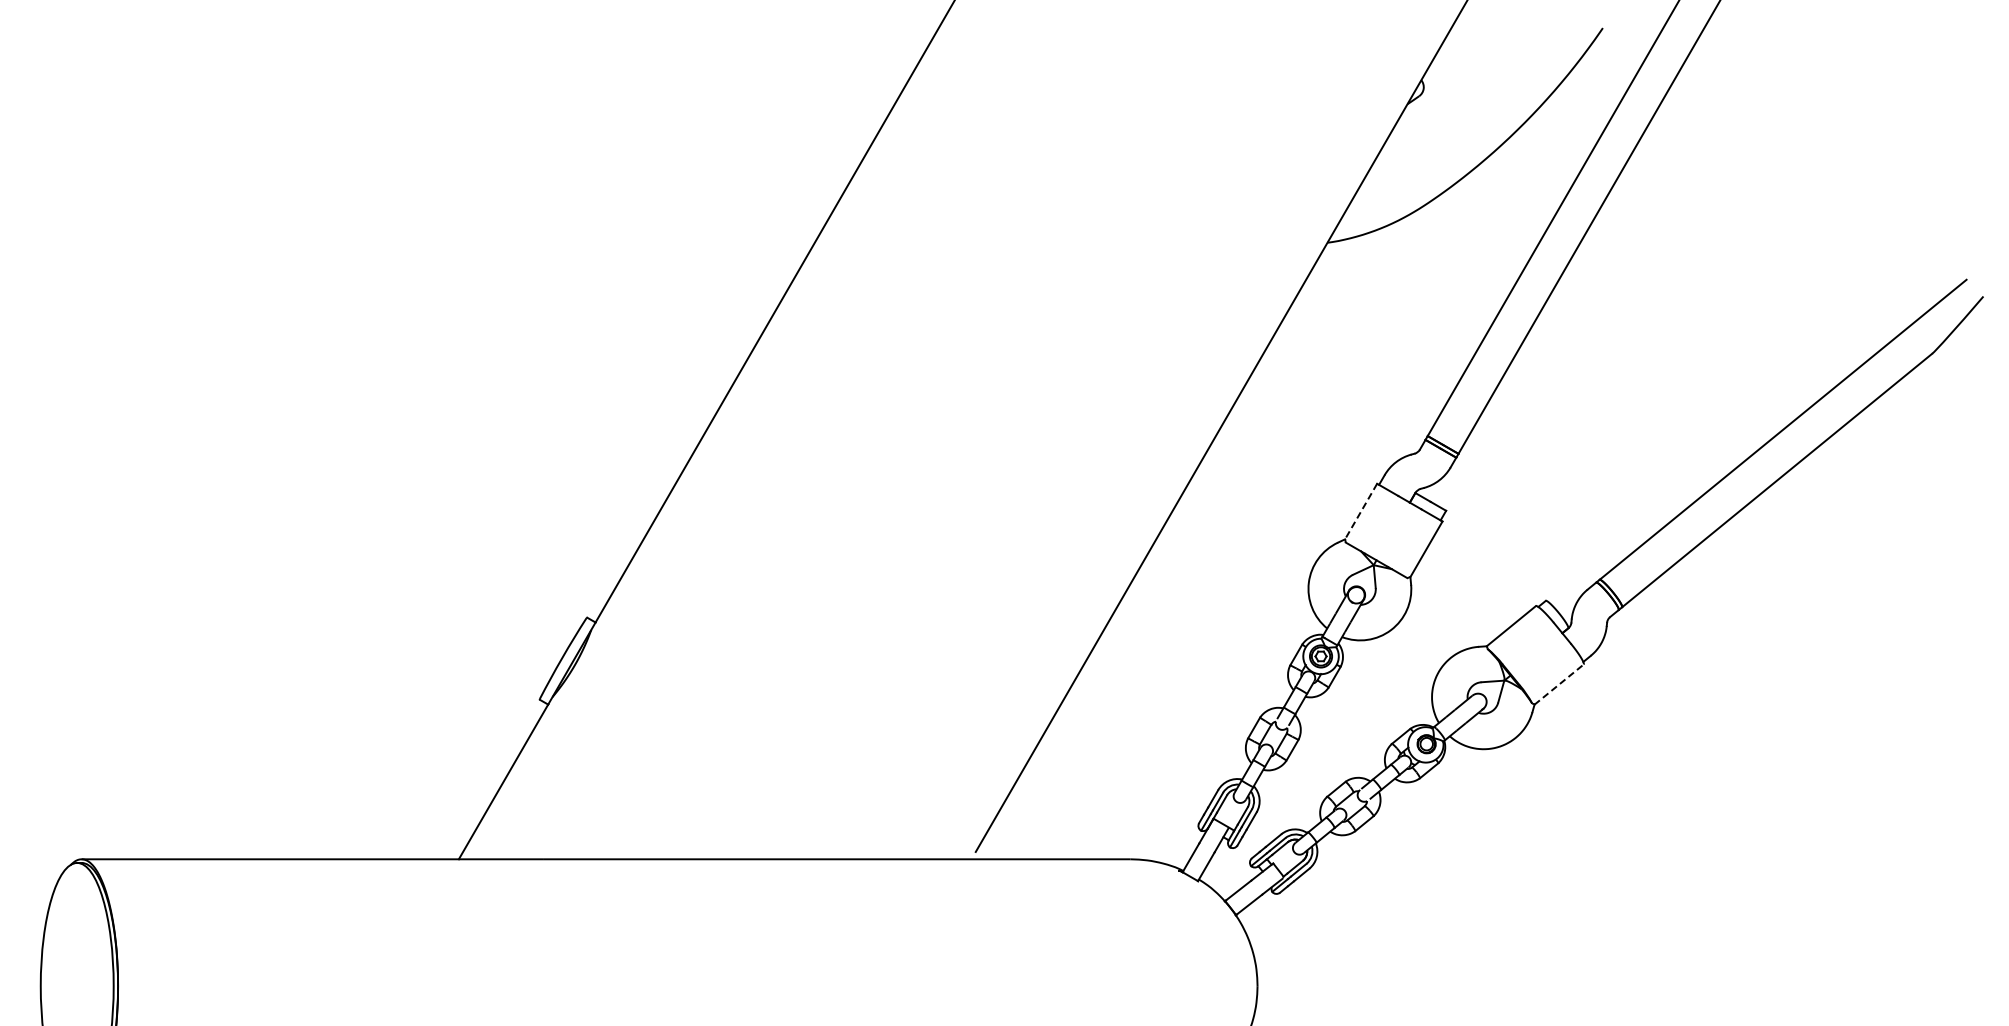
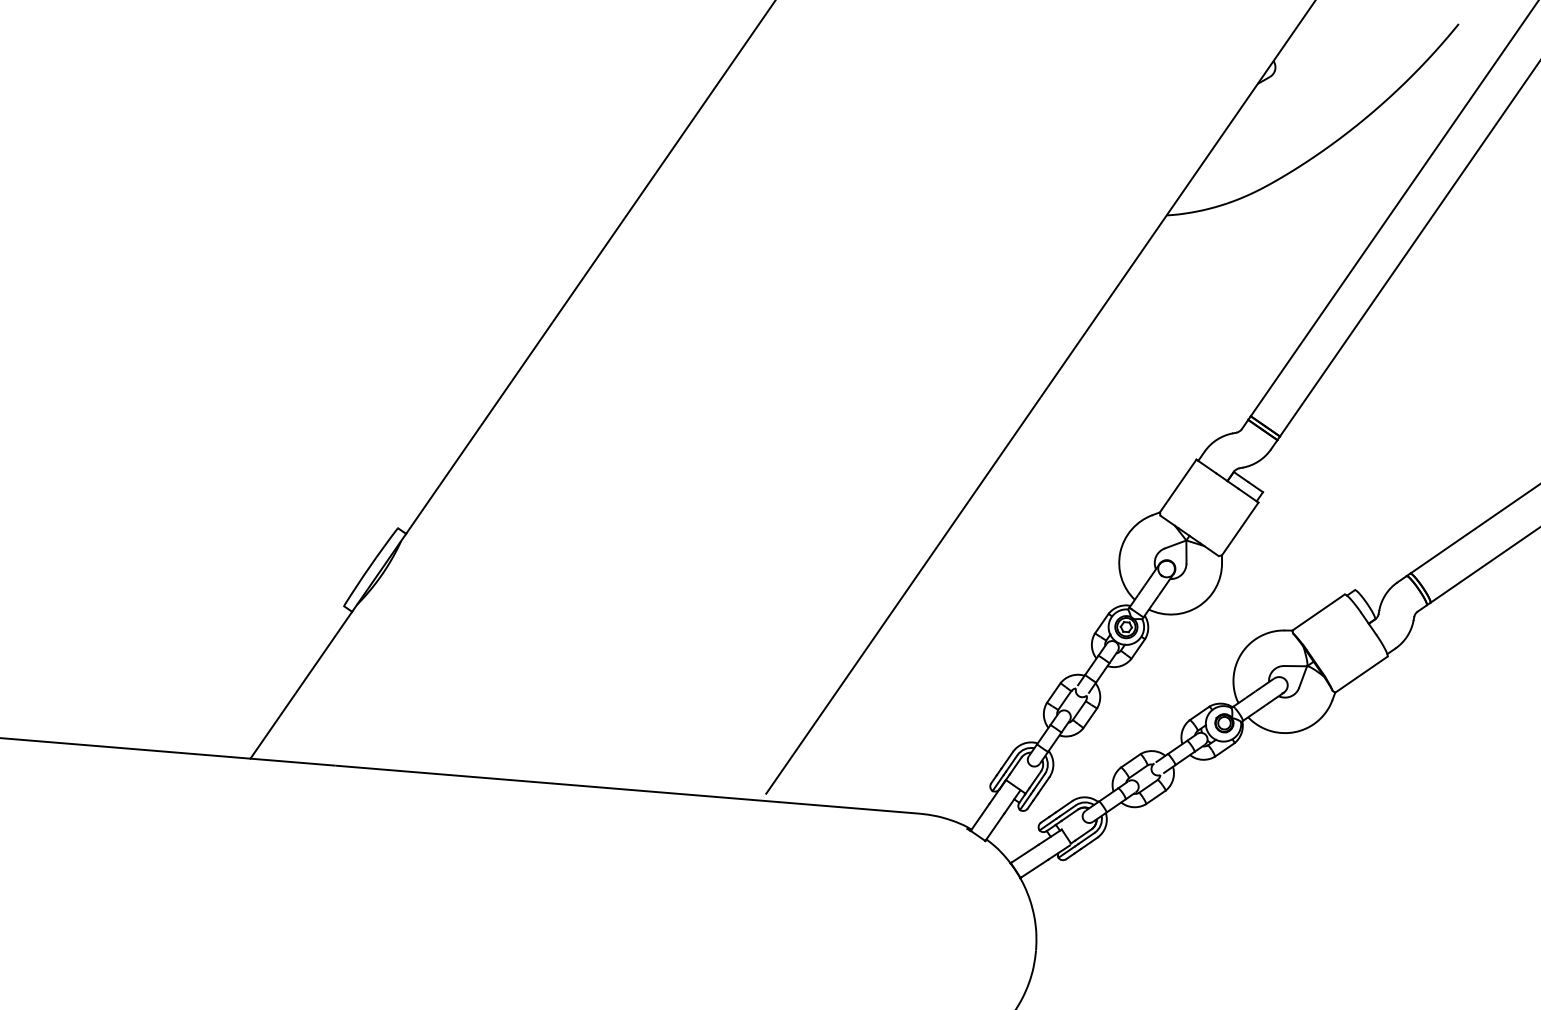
line: (1360, 512) -> (1177, 486), dashed -> solid
line: (1559, 684) -> (1361, 674), dashed -> solid

